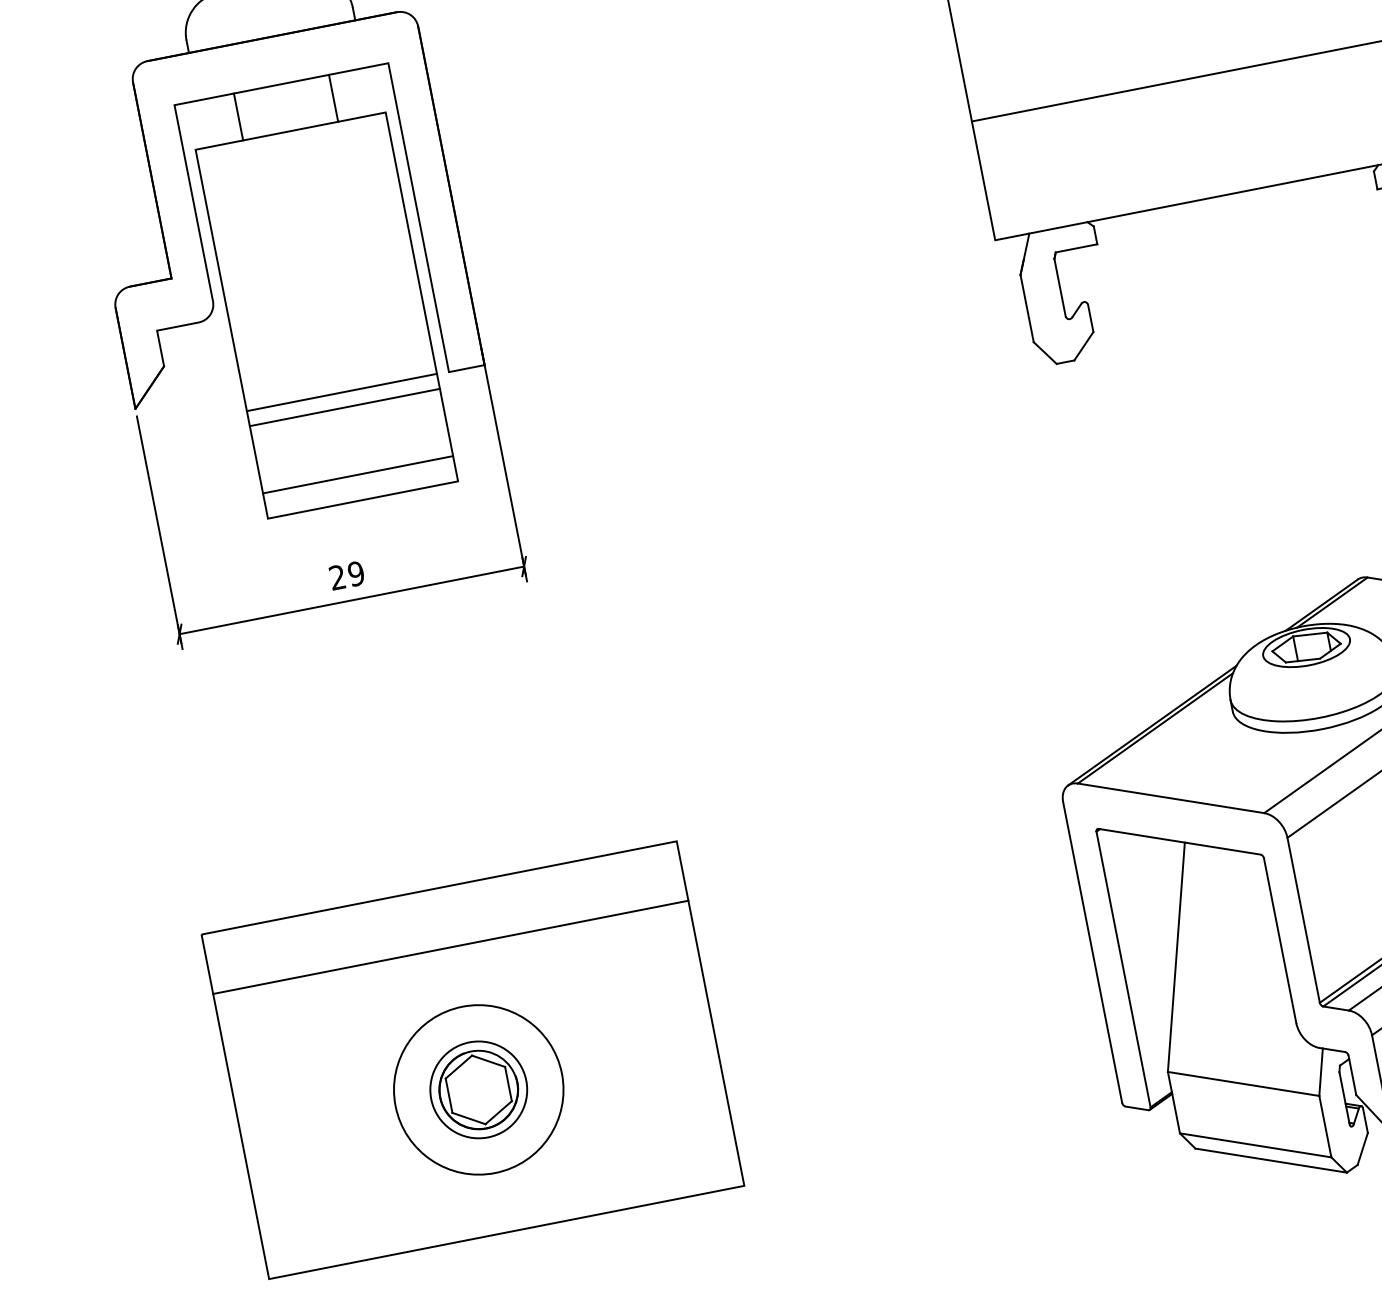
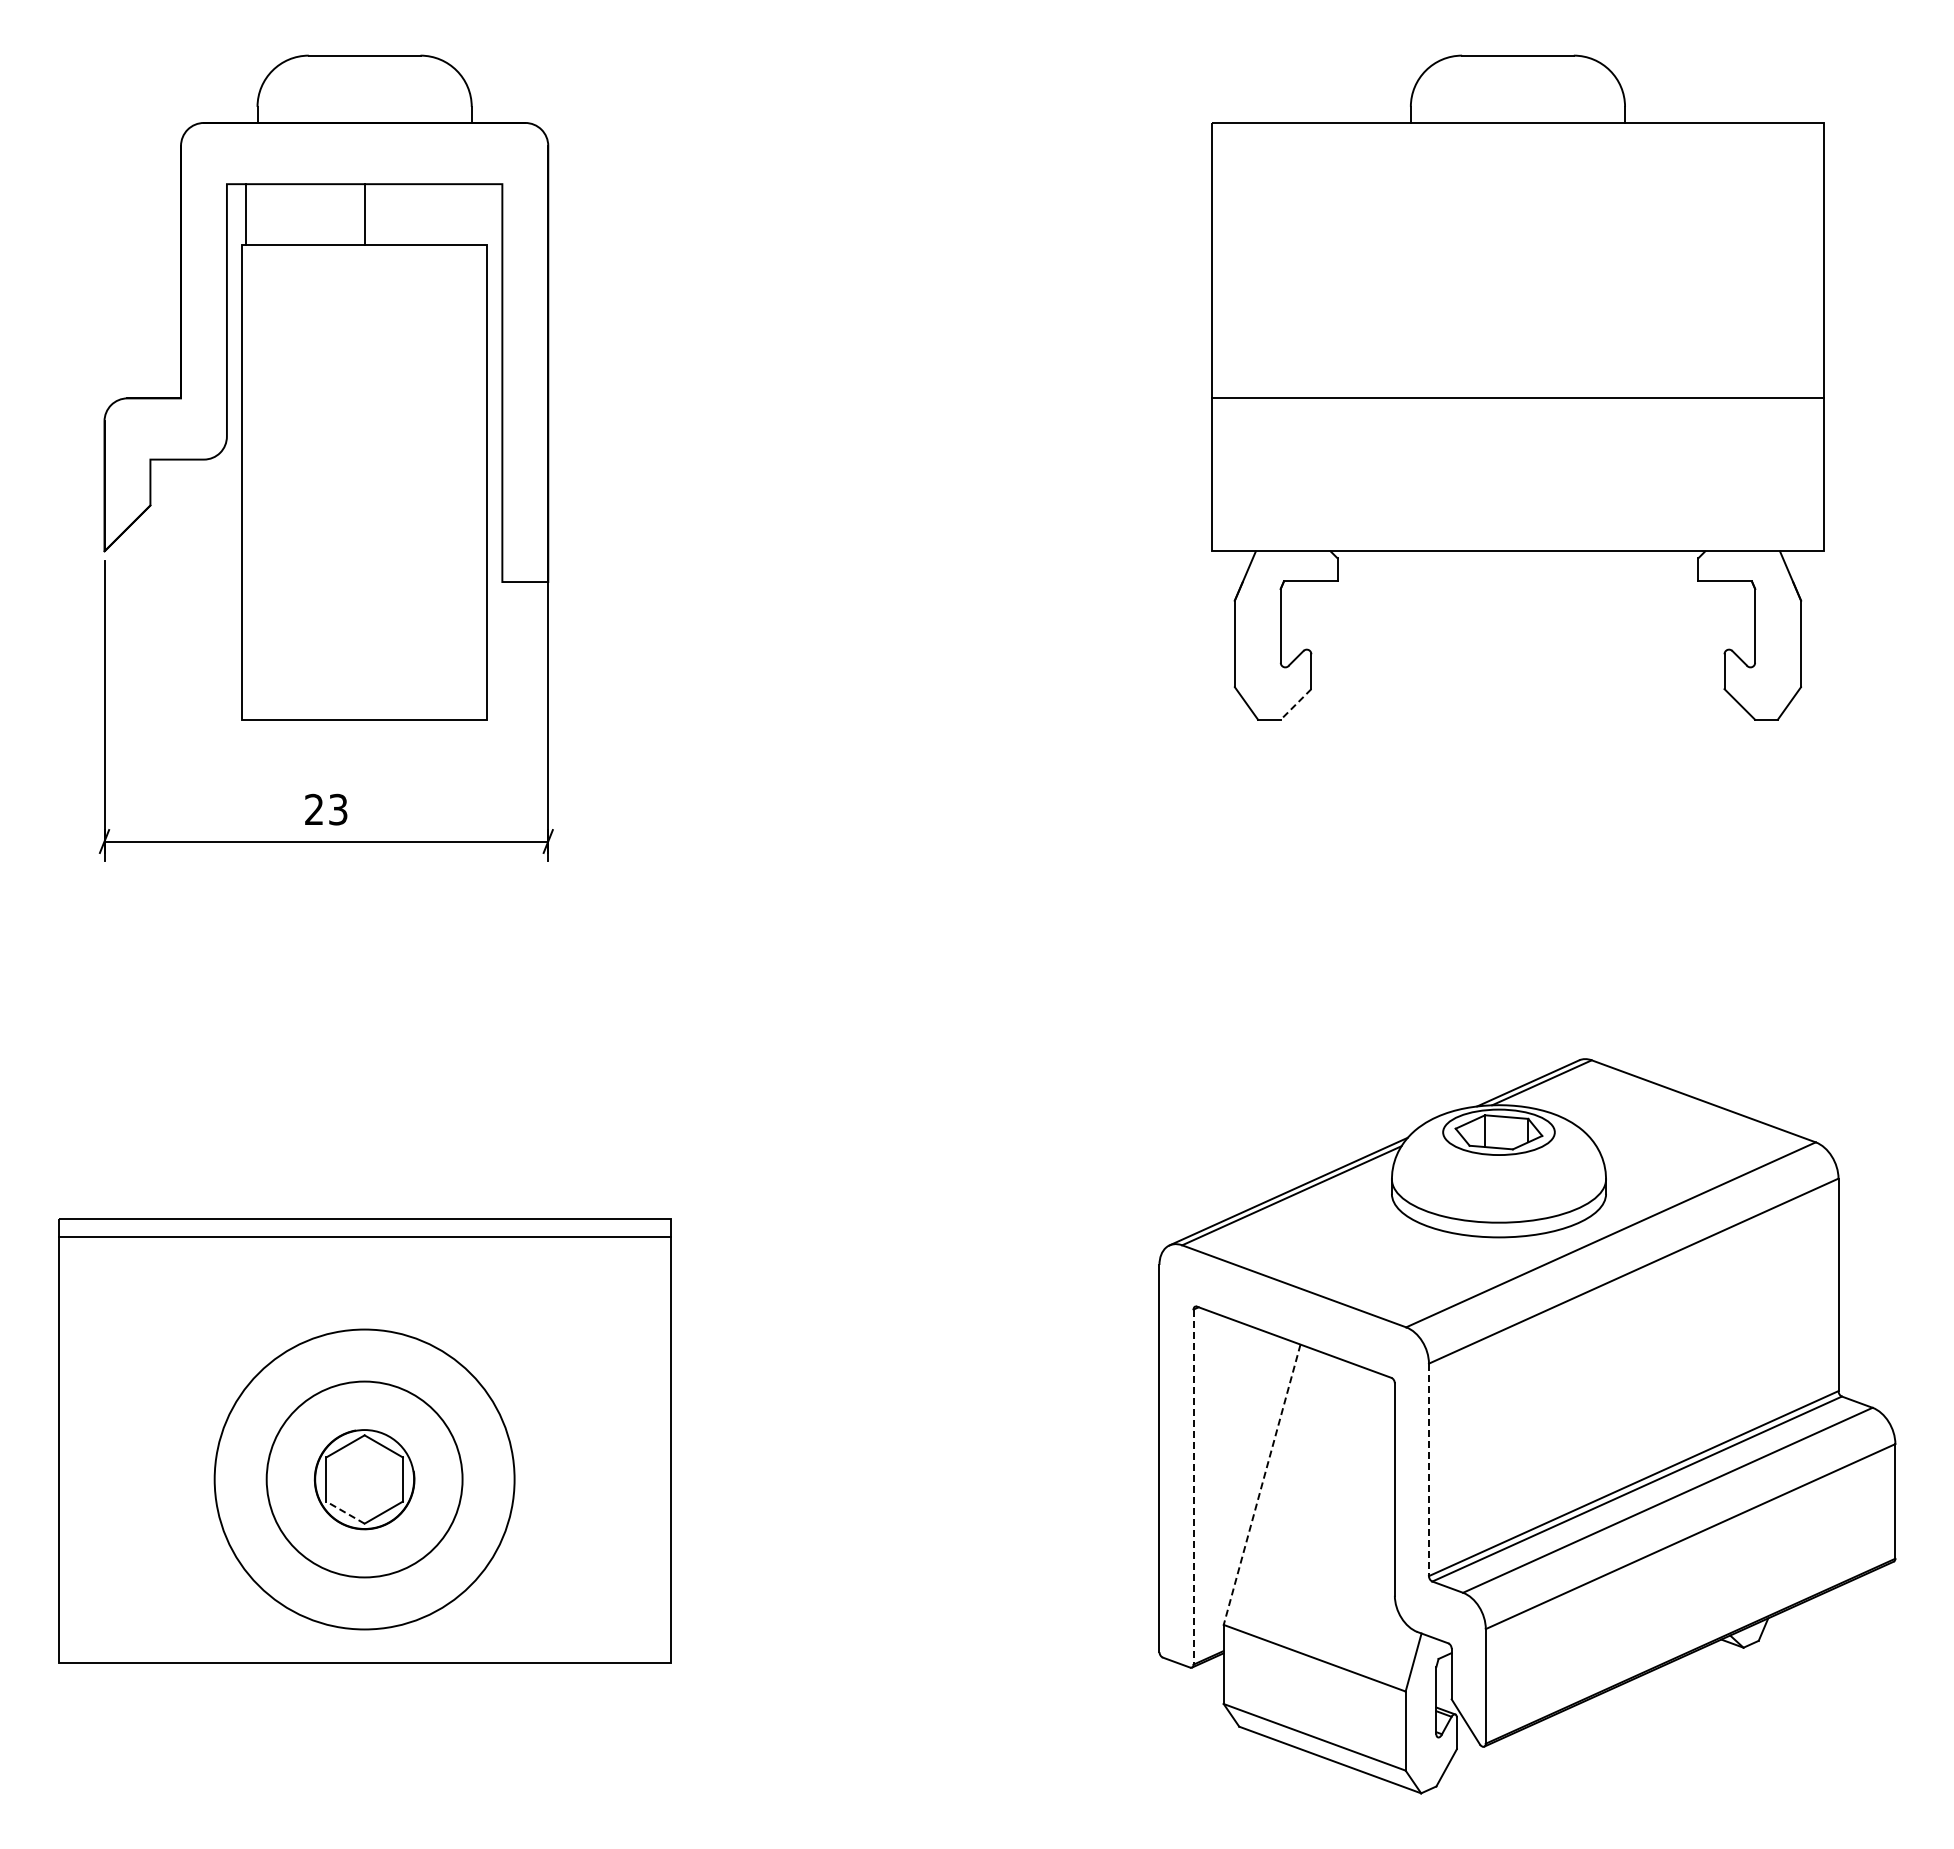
line: (333, 98) -> (364, 214), moved
line: (238, 117) -> (246, 214), moved
line: (1084, 346) -> (1296, 704), solid -> dashed
line: (341, 392) -> (364, 581), removed
line: (344, 407) -> (364, 600), removed
line: (358, 475) -> (364, 687), removed
text: (355, 573) -> (337, 809), 29 -> 23
line: (1303, 920) -> (1428, 1470), solid -> dashed
line: (450, 947) -> (364, 1236), moved
line: (1176, 957) -> (1261, 1485), solid -> dashed
line: (1123, 969) -> (1193, 1487), solid -> dashed
circle: (478, 1089) -> (364, 1479), size x1.4
circle: (478, 1089) -> (364, 1479), size x1.6
line: (468, 1118) -> (345, 1512), solid -> dashed

